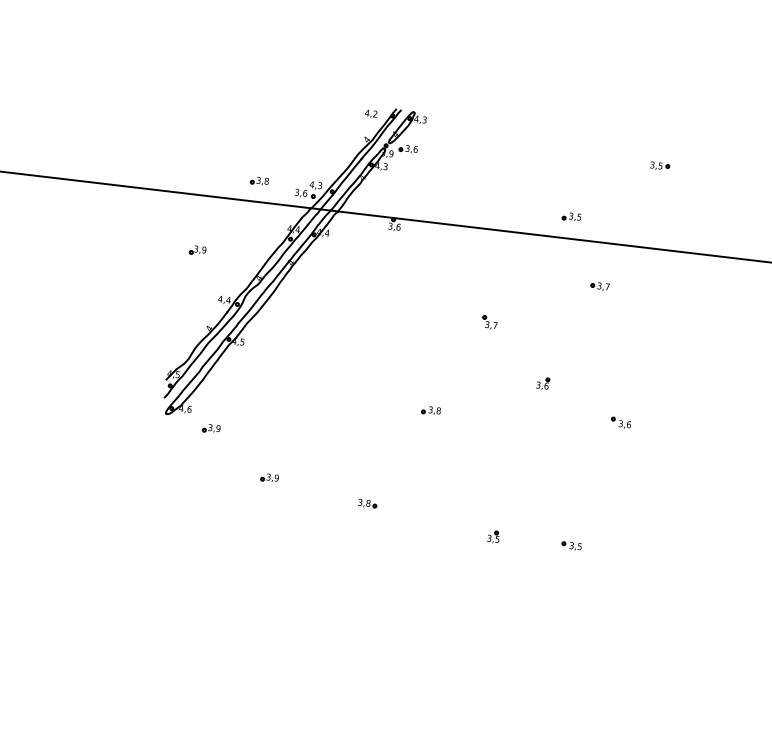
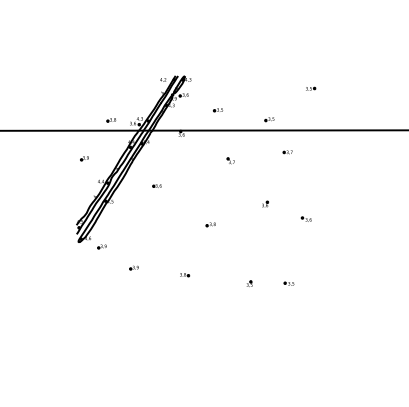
part: (472, 187) -> (218, 110), added
part: (333, 320) -> (156, 185), added
part: (489, 321) -> (230, 160), moved

